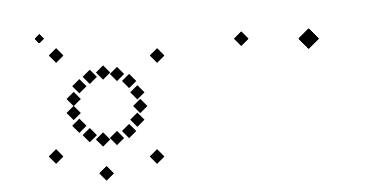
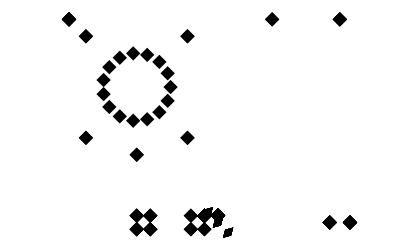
part: (38, 38) -> (68, 19), size x1.67
part: (308, 38) -> (339, 19), size x0.71

